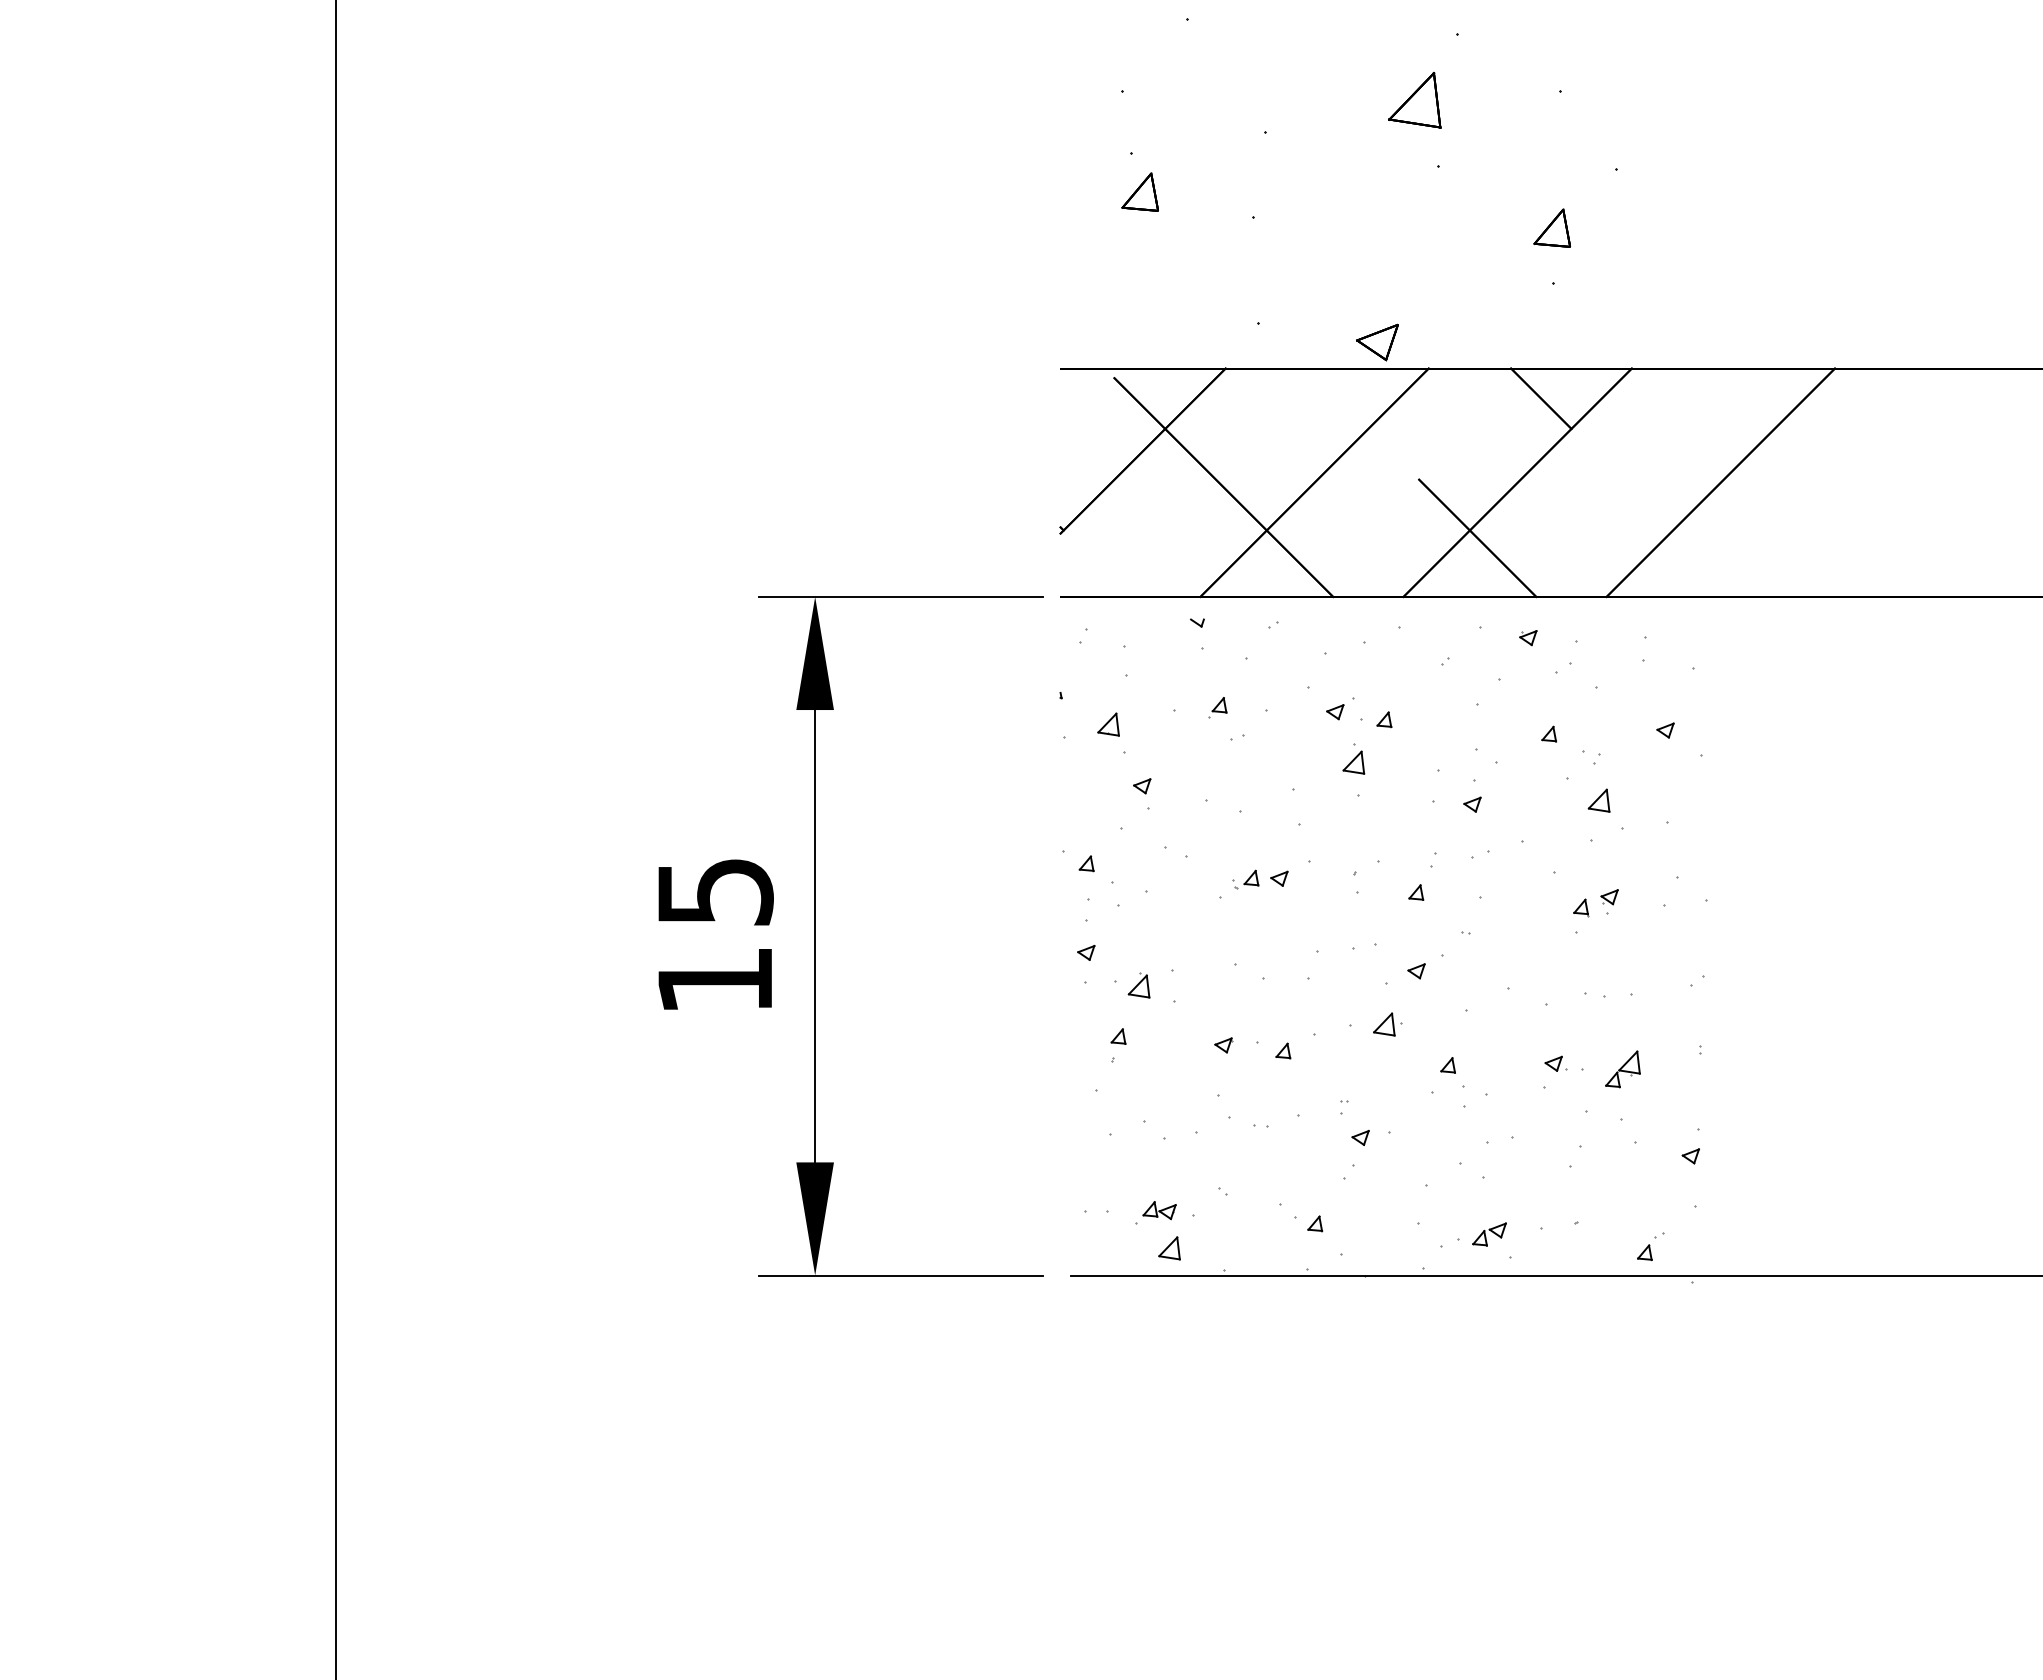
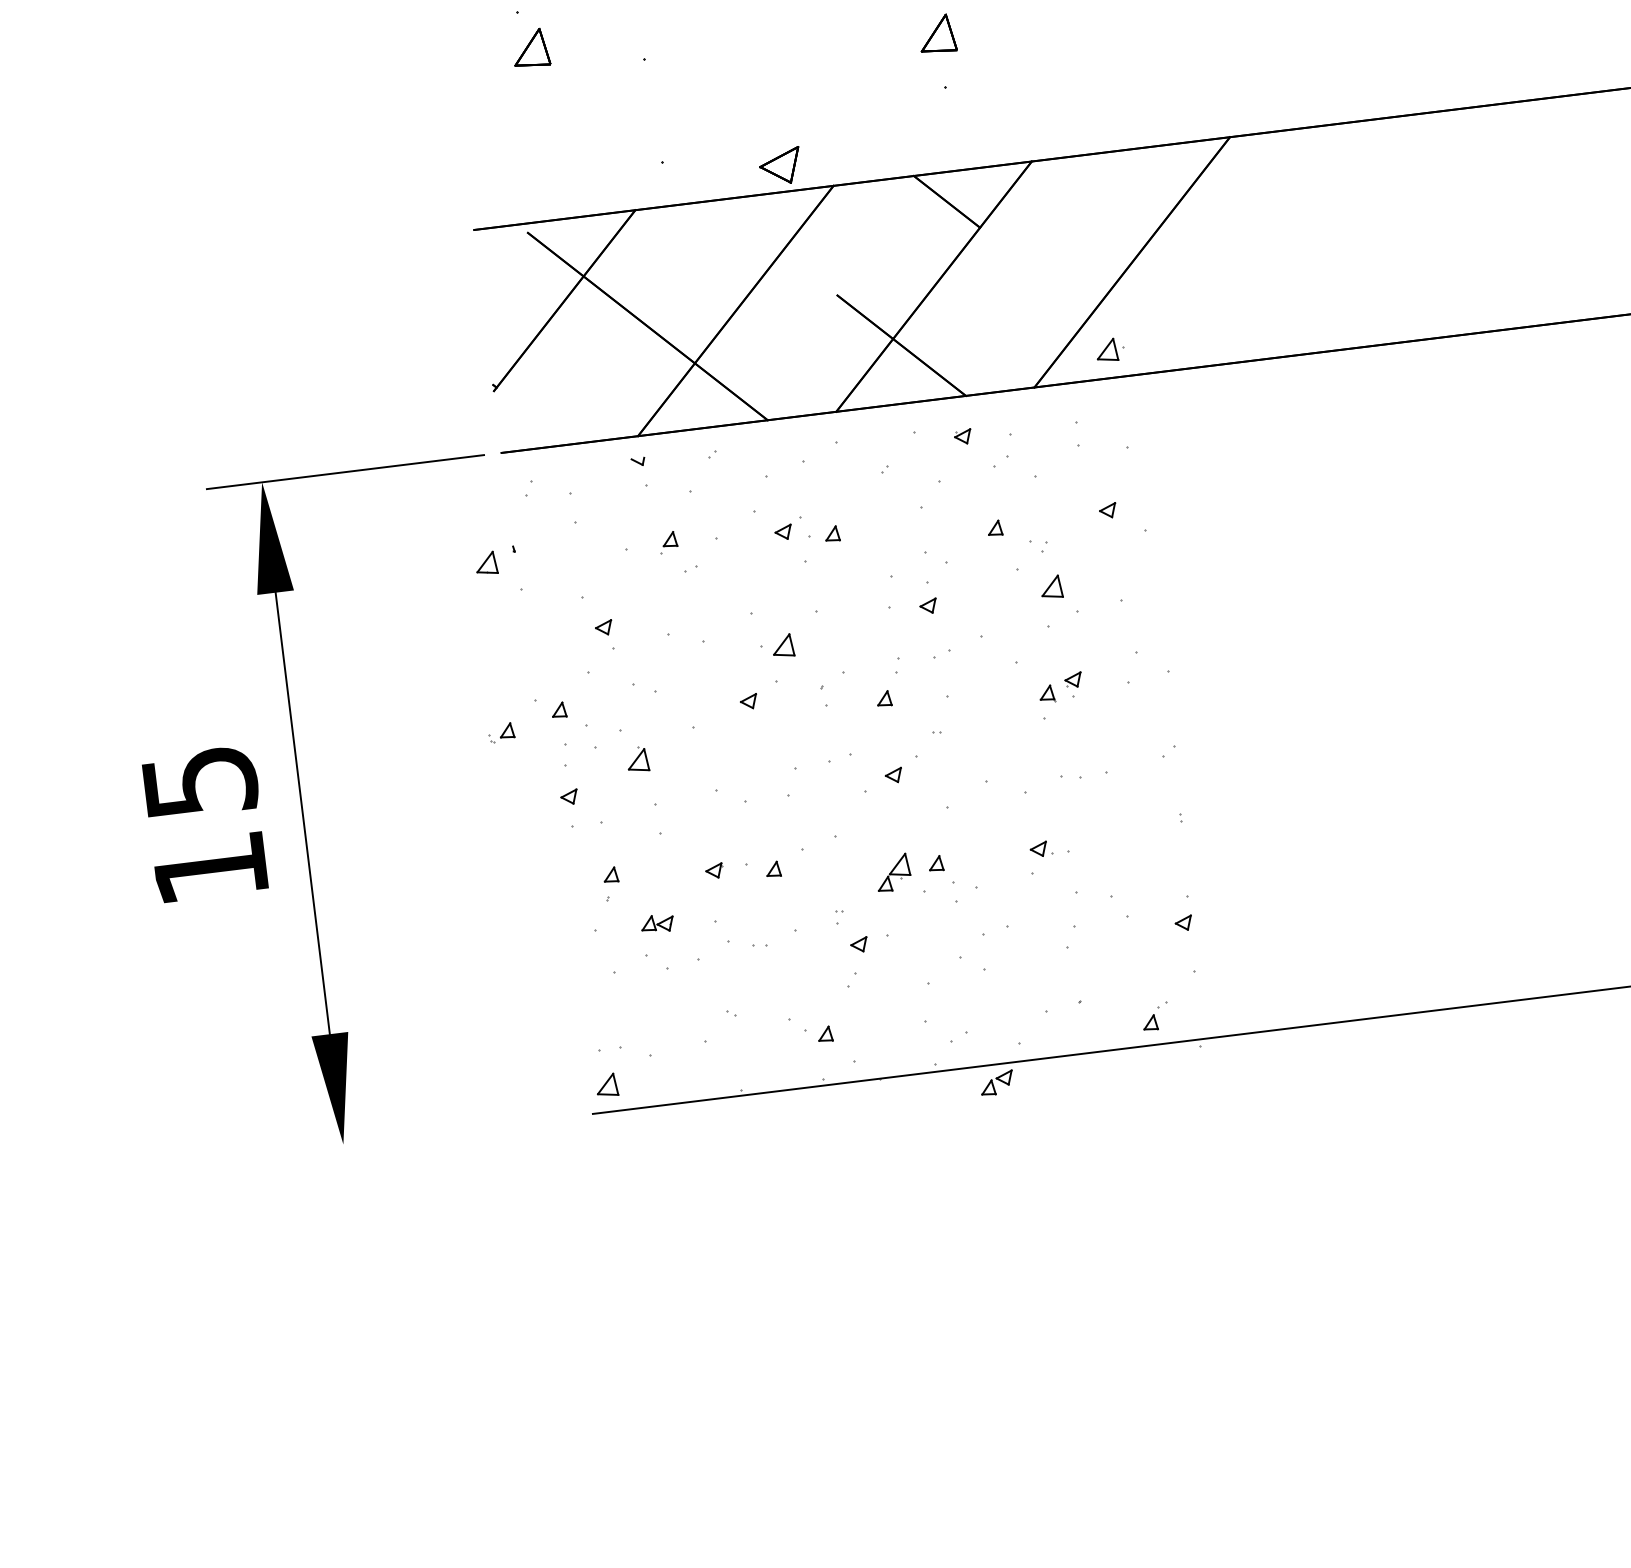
part: (1108, 724) -> (486, 563), moved
part: (1353, 762) -> (782, 645), moved
part: (1245, 879) -> (501, 732), moved
part: (1138, 985) -> (637, 759), moved
part: (1387, 1024) -> (1110, 350), moved
part: (1622, 1069) -> (892, 873), moved
part: (1159, 1210) -> (657, 923), moved
part: (1489, 1234) -> (996, 1083), moved
part: (1169, 1248) -> (606, 1085), moved
line: (900, 1275) -> (426, 1134), removed

